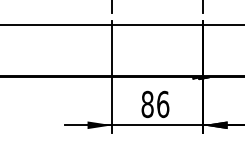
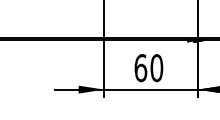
text: (155, 103) -> (148, 67), 86 -> 60

